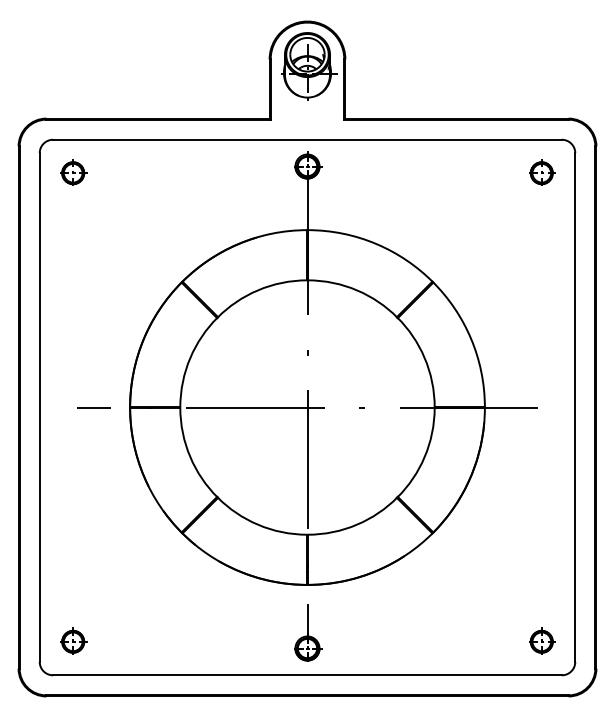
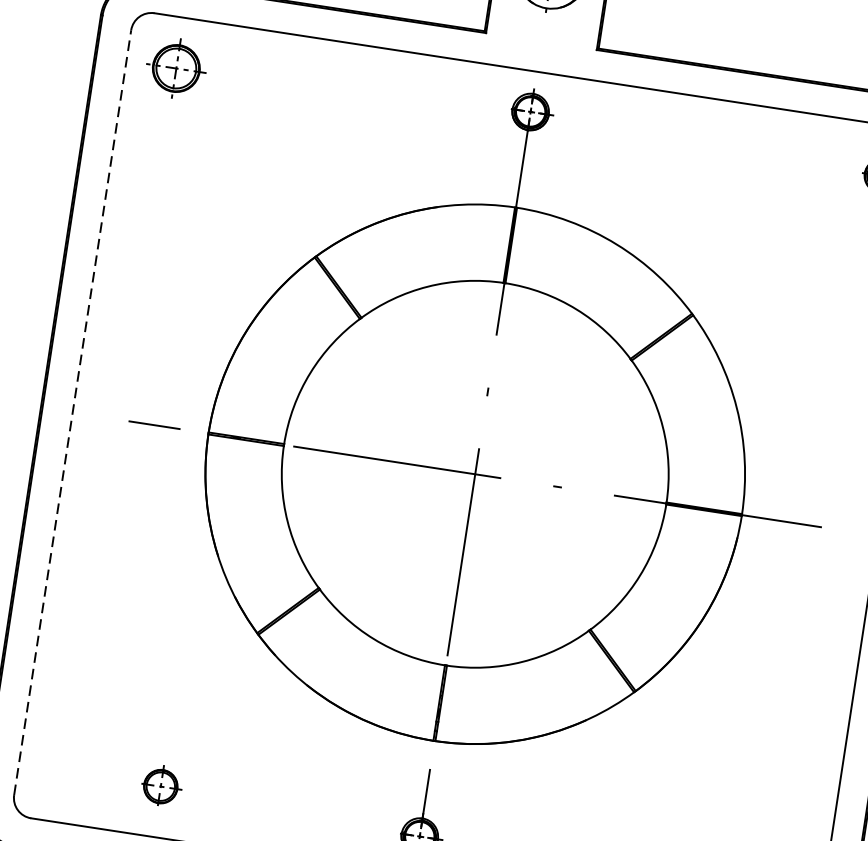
part: (73, 172) -> (177, 67), size x1.4
line: (39, 407) -> (72, 412), solid -> dashed
part: (73, 640) -> (161, 784), moved

